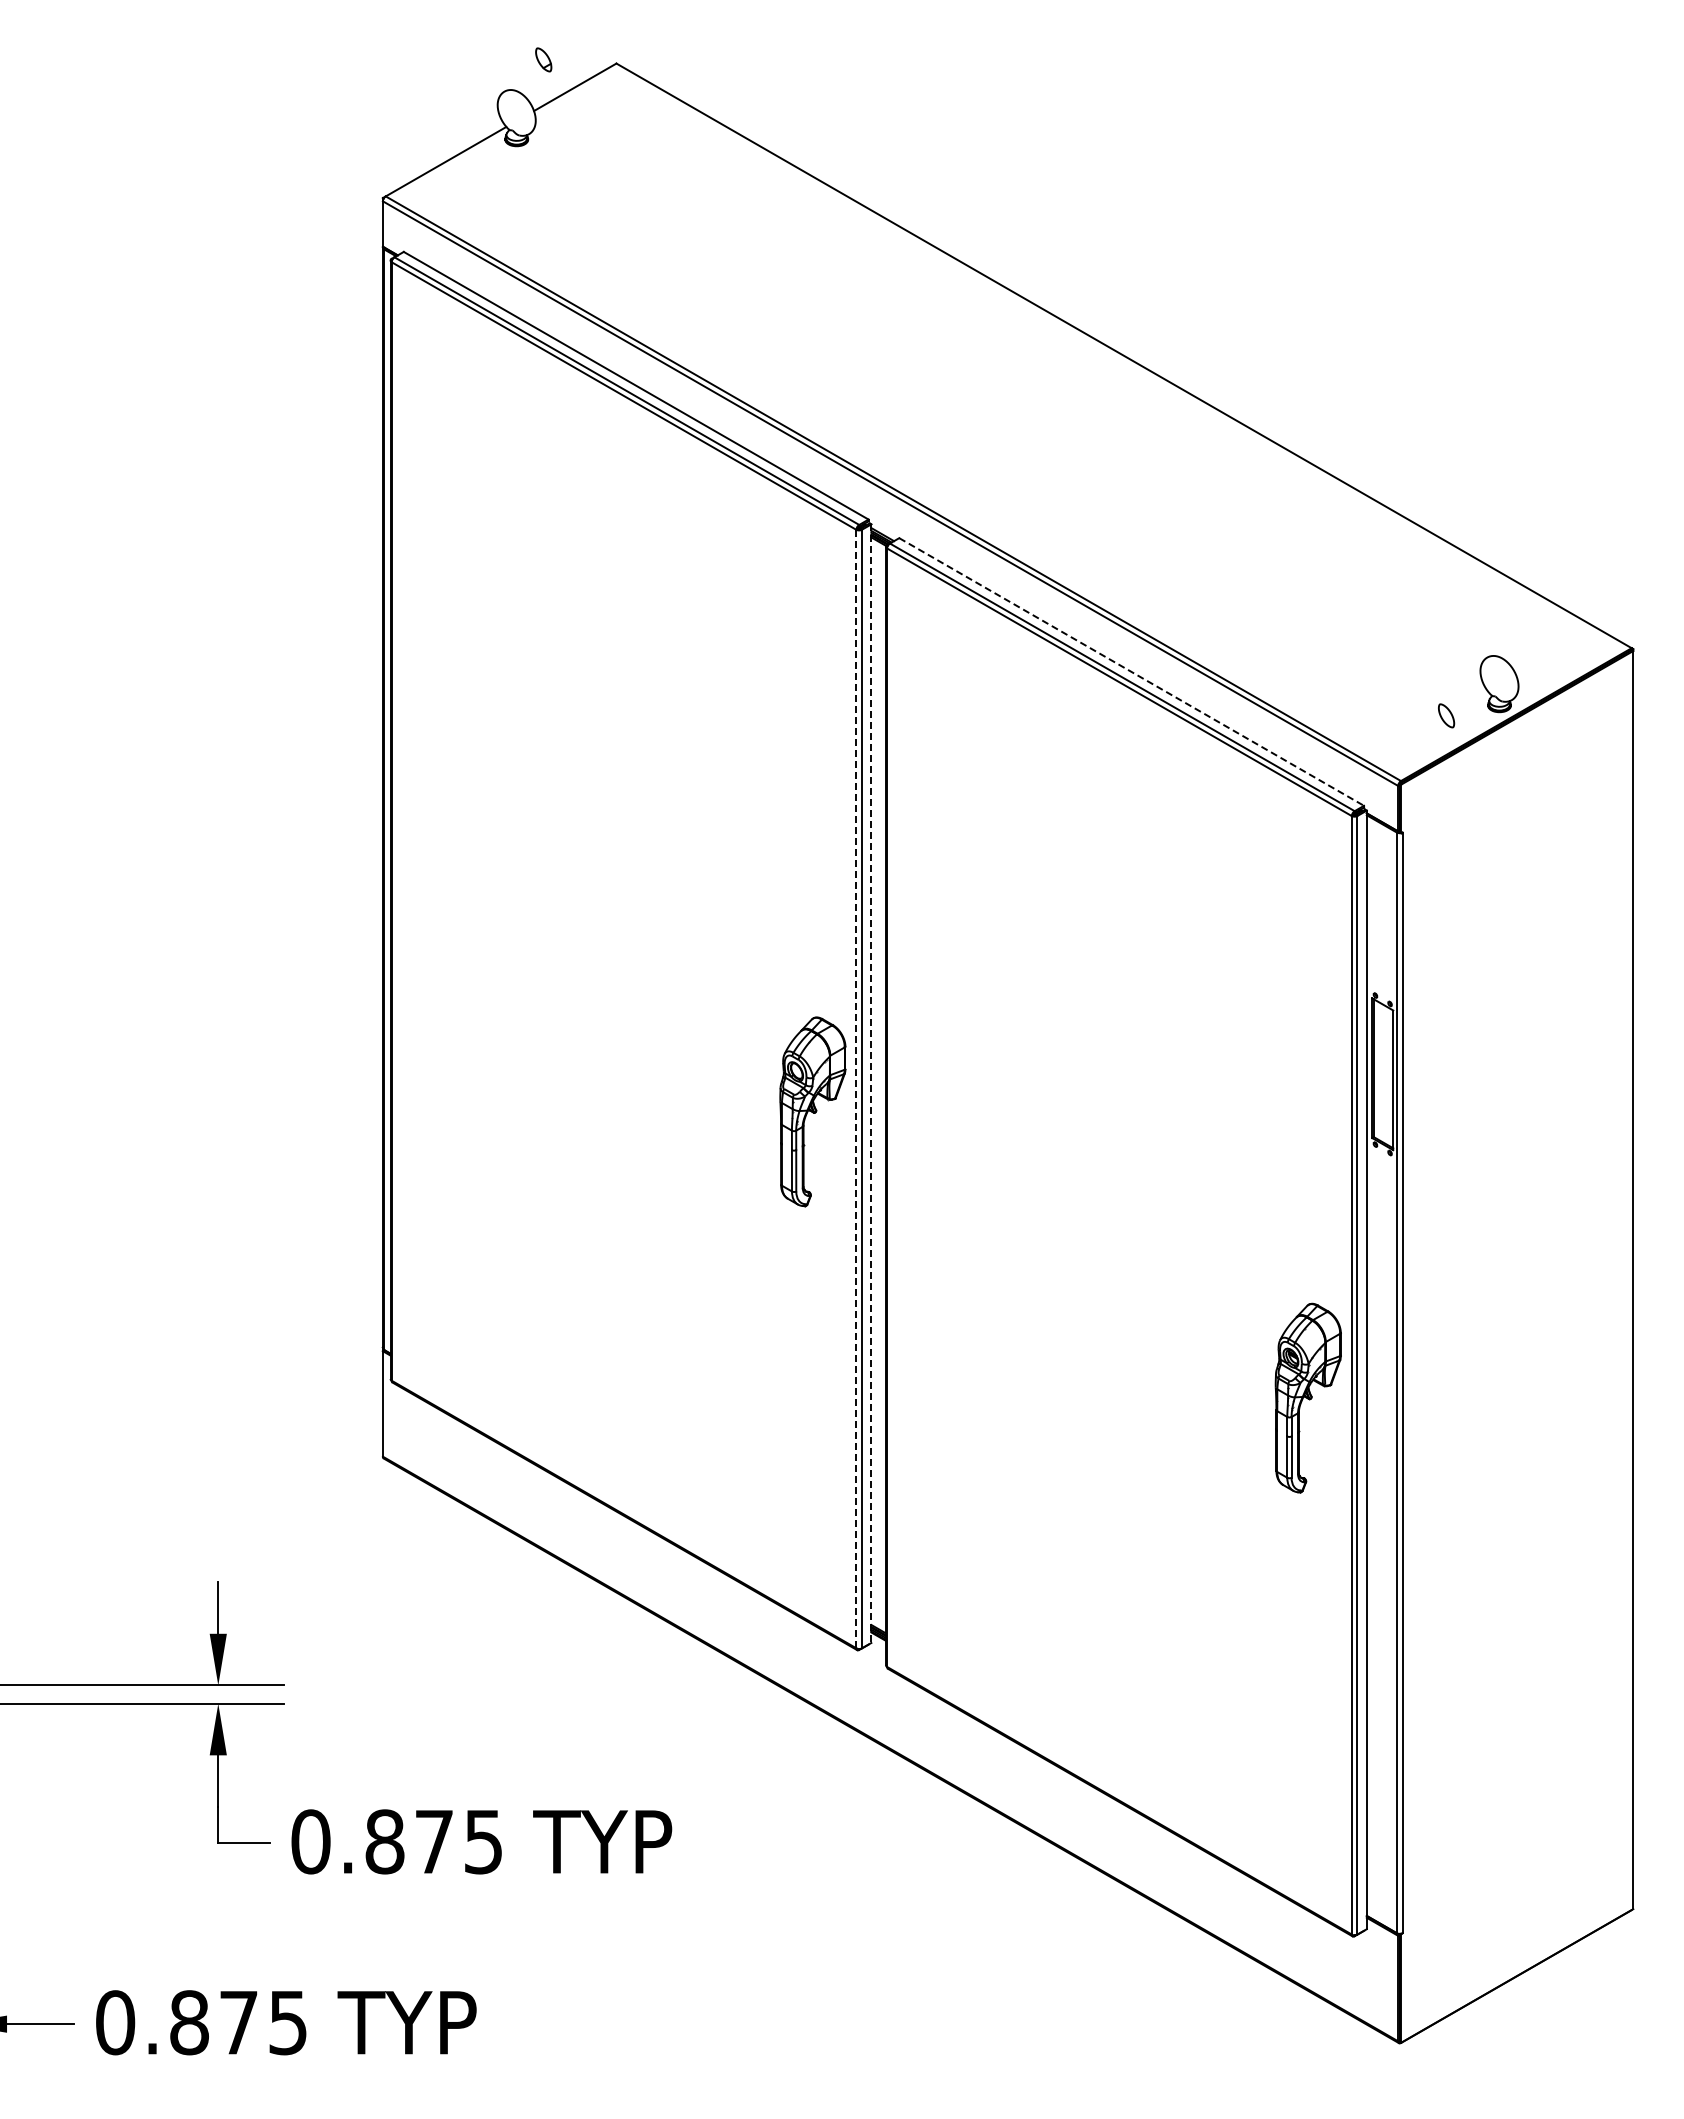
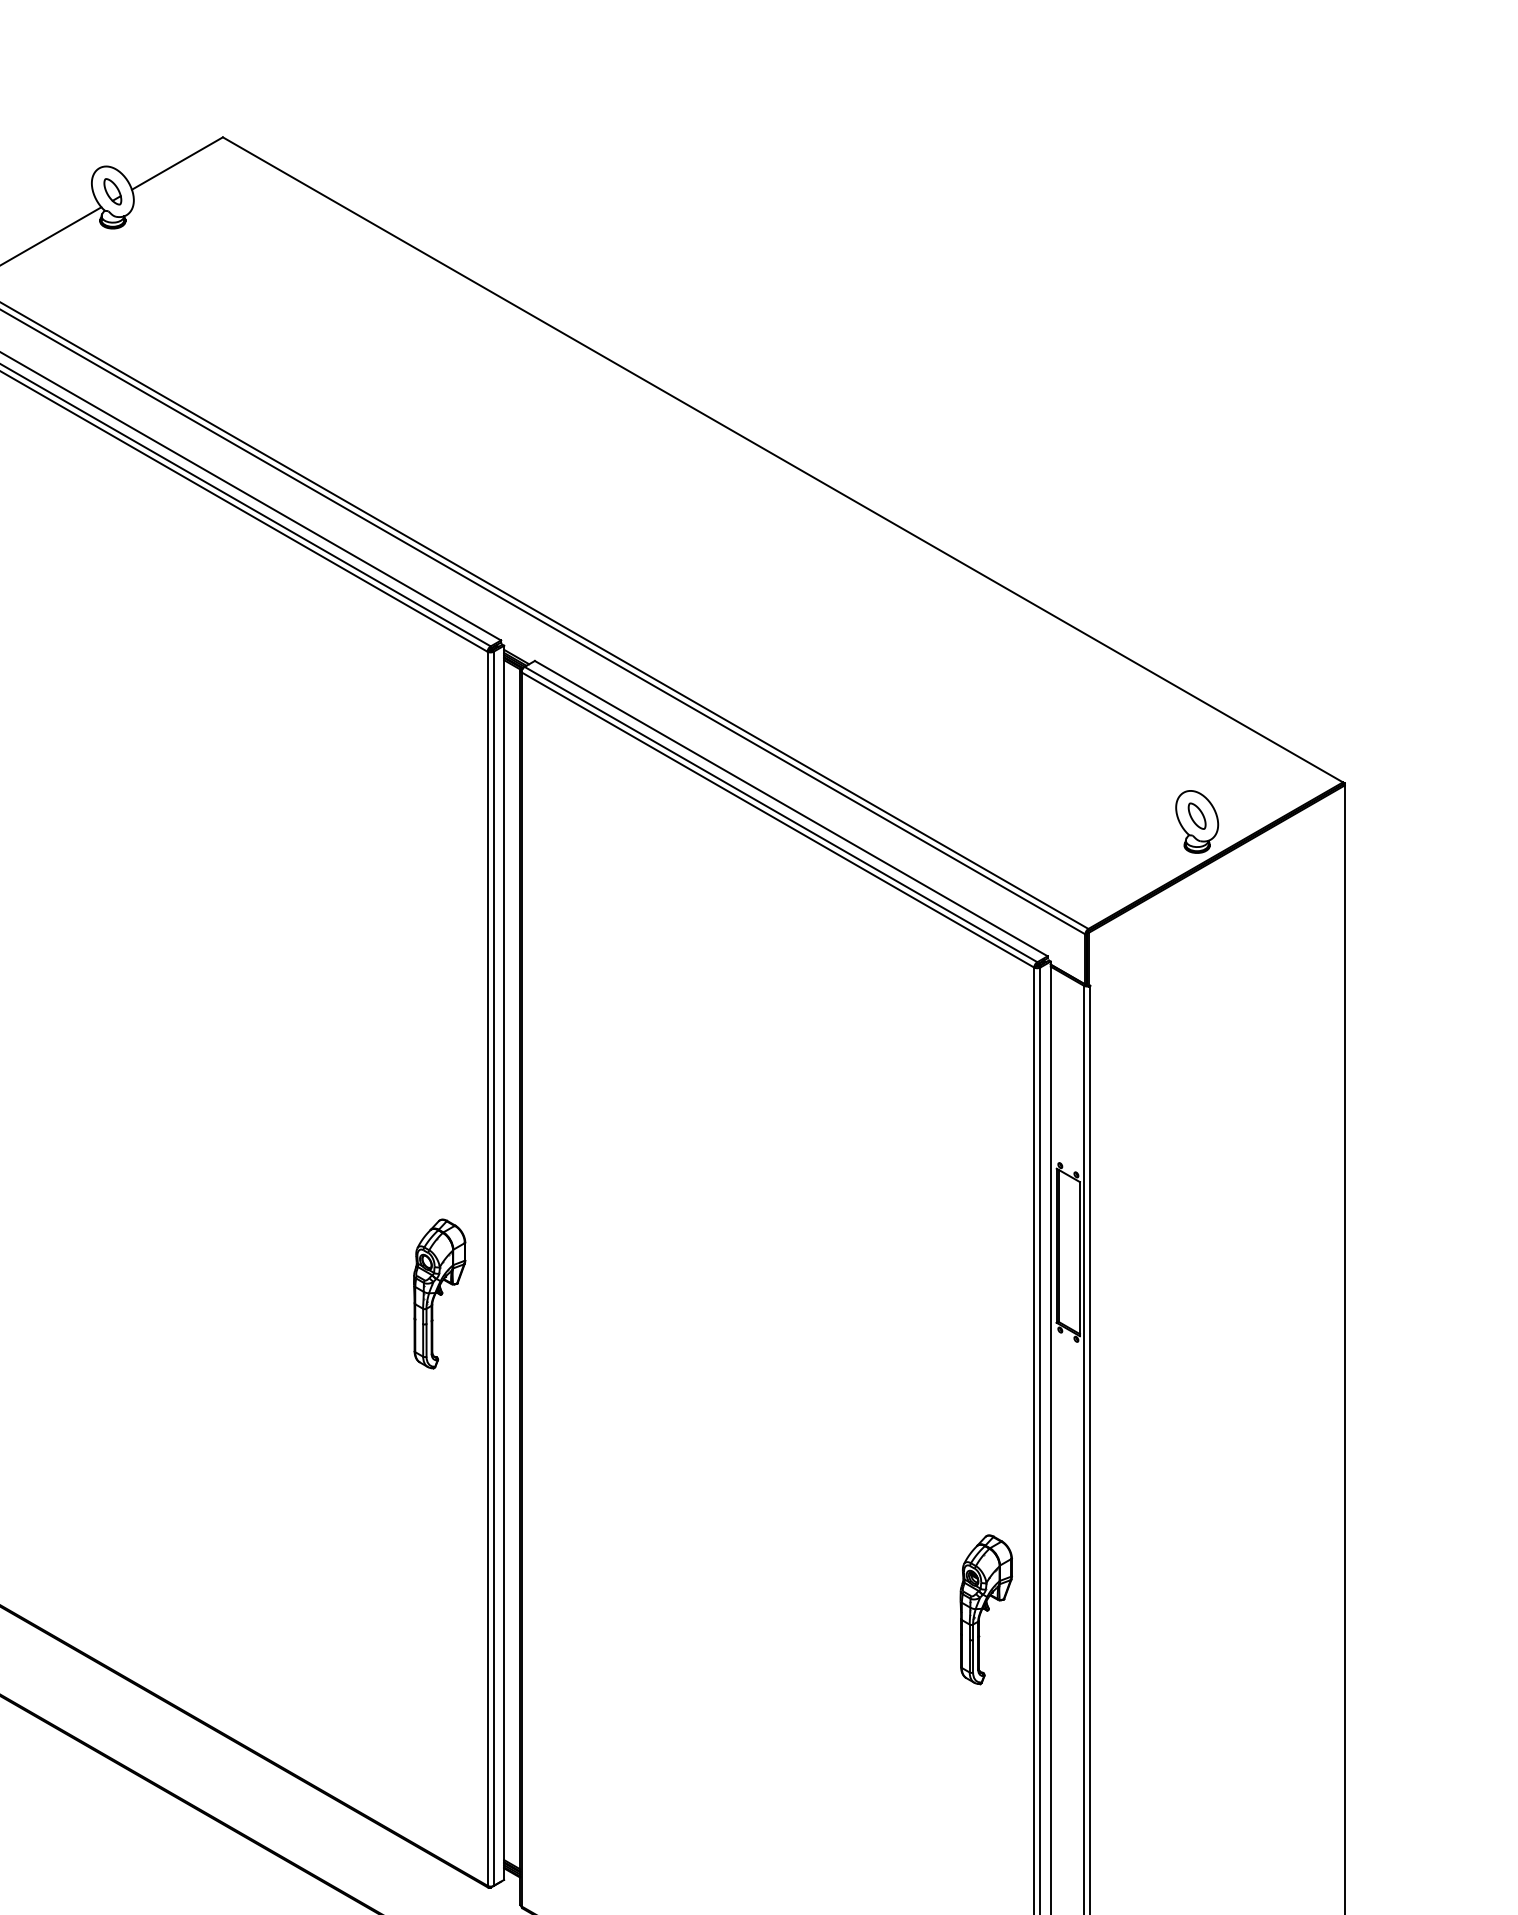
part: (543, 59) -> (112, 191), moved
line: (1132, 672) -> (792, 809), dashed -> solid
part: (1446, 715) -> (1197, 815), moved
line: (871, 1084) -> (504, 1263), dashed -> solid
line: (856, 1088) -> (487, 1268), dashed -> solid
part: (812, 1111) -> (439, 1293), size x0.71
part: (1308, 1397) -> (986, 1609), size x0.71

